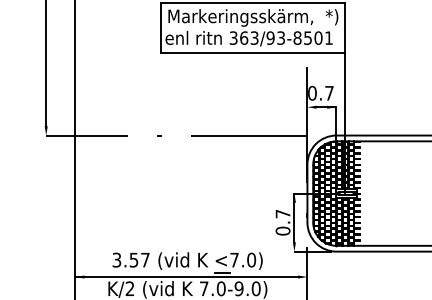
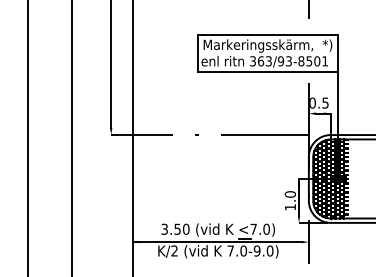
text: (329, 92) -> (325, 102), 0.7 -> 0.5
text: (283, 222) -> (290, 200), 0.7 -> 1.0
text: (144, 259) -> (185, 228), 3.57 -> 3.50

